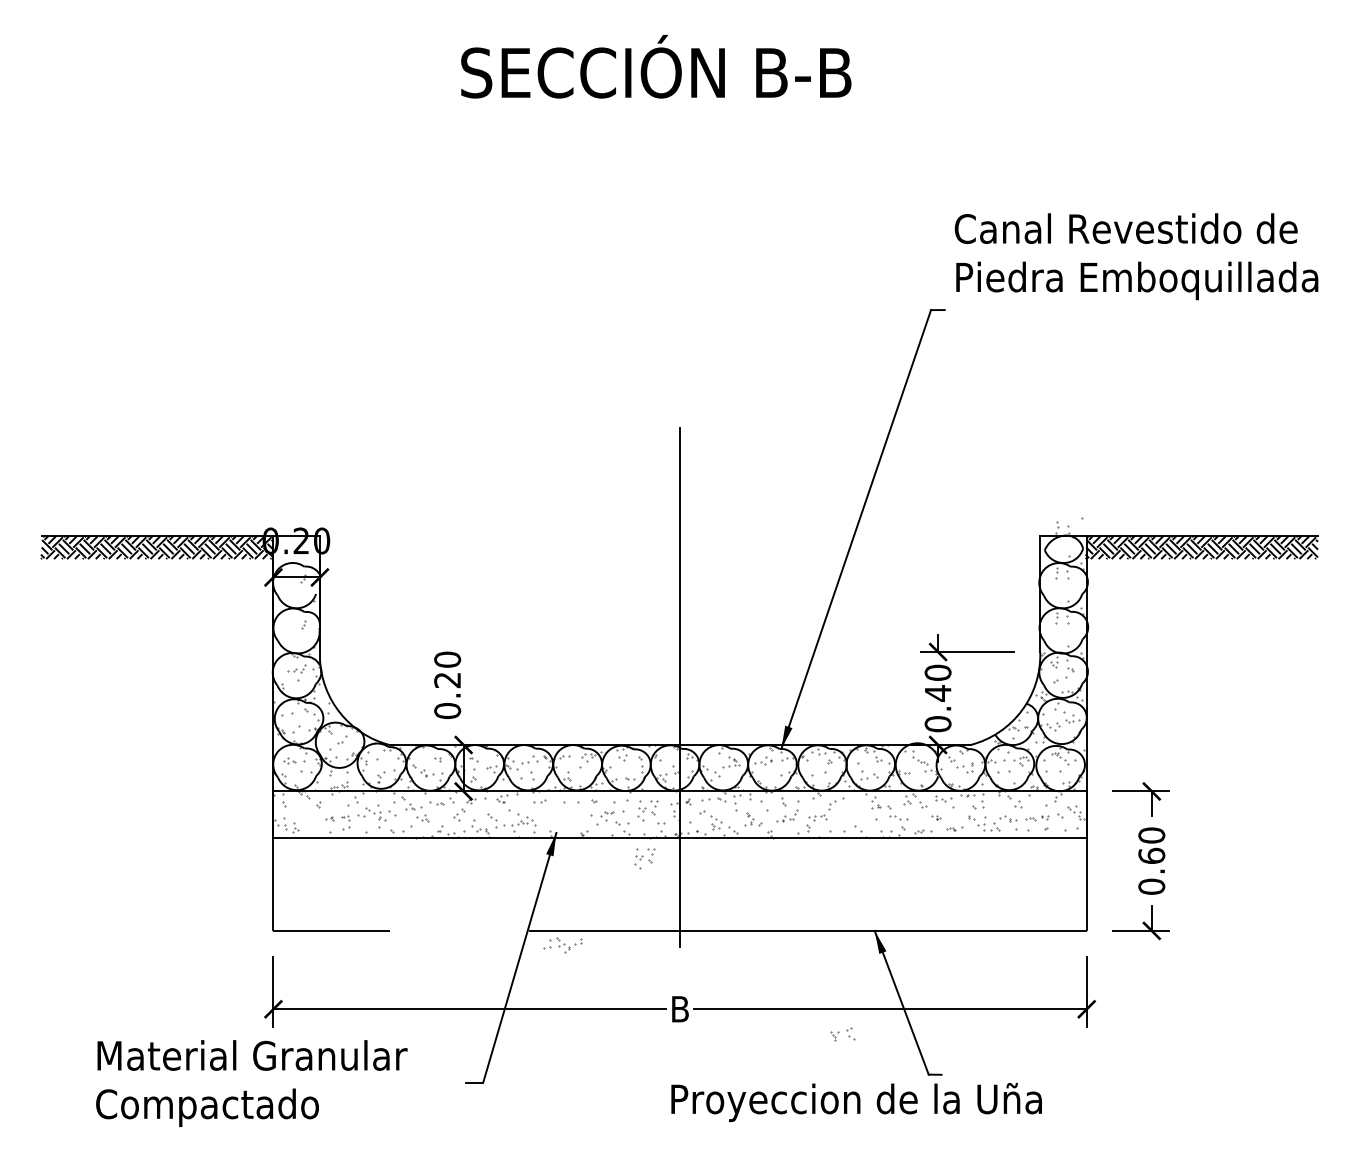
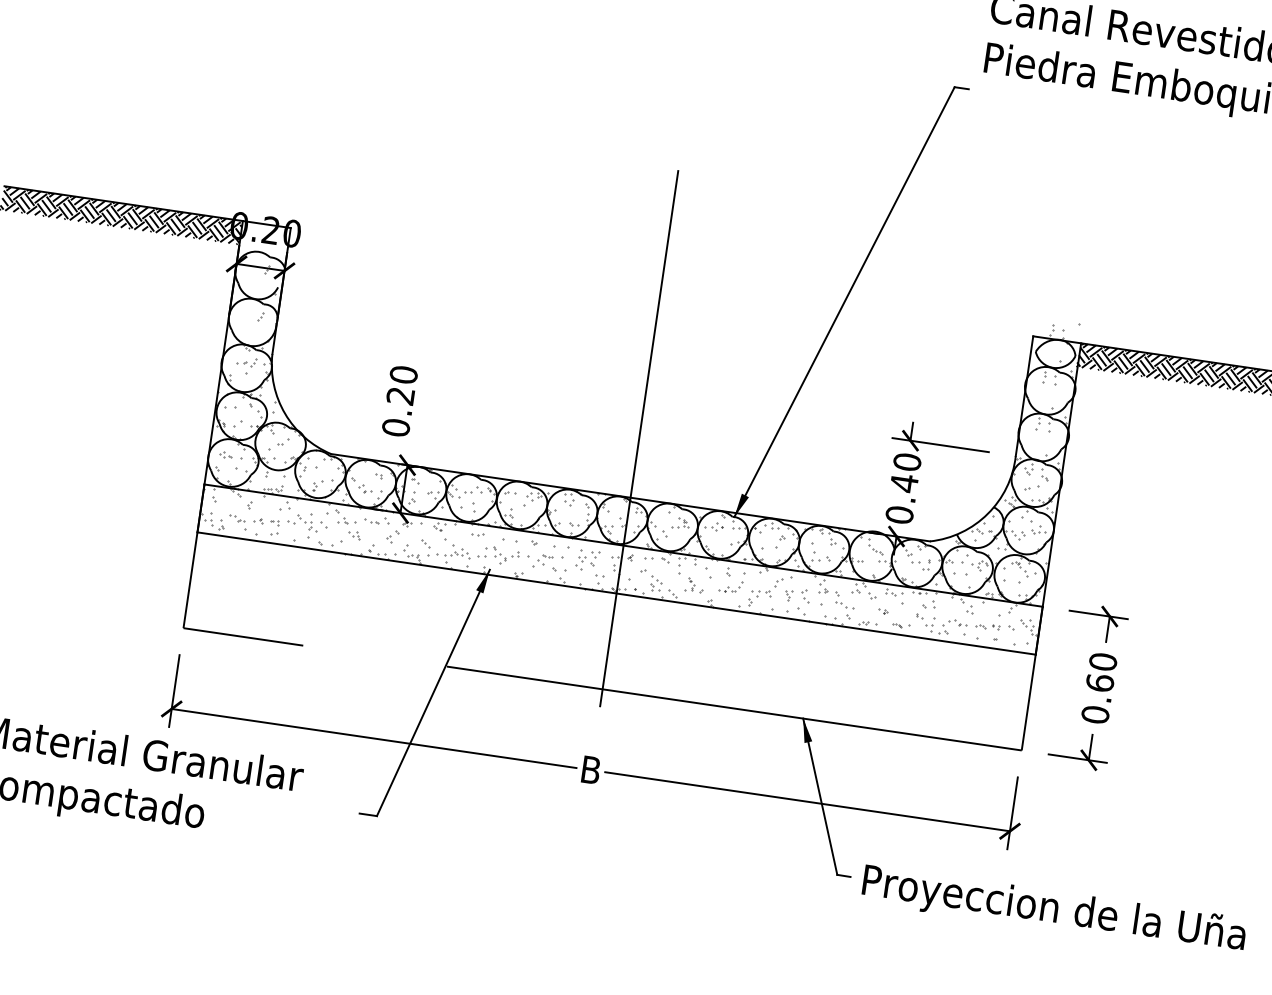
part: (310, 822) -> (238, 522), added
part: (644, 858) -> (576, 609), removed
part: (562, 945) -> (498, 555), moved
part: (842, 1034) -> (796, 595), moved
text: (856, 1102) -> (1053, 910), moved

